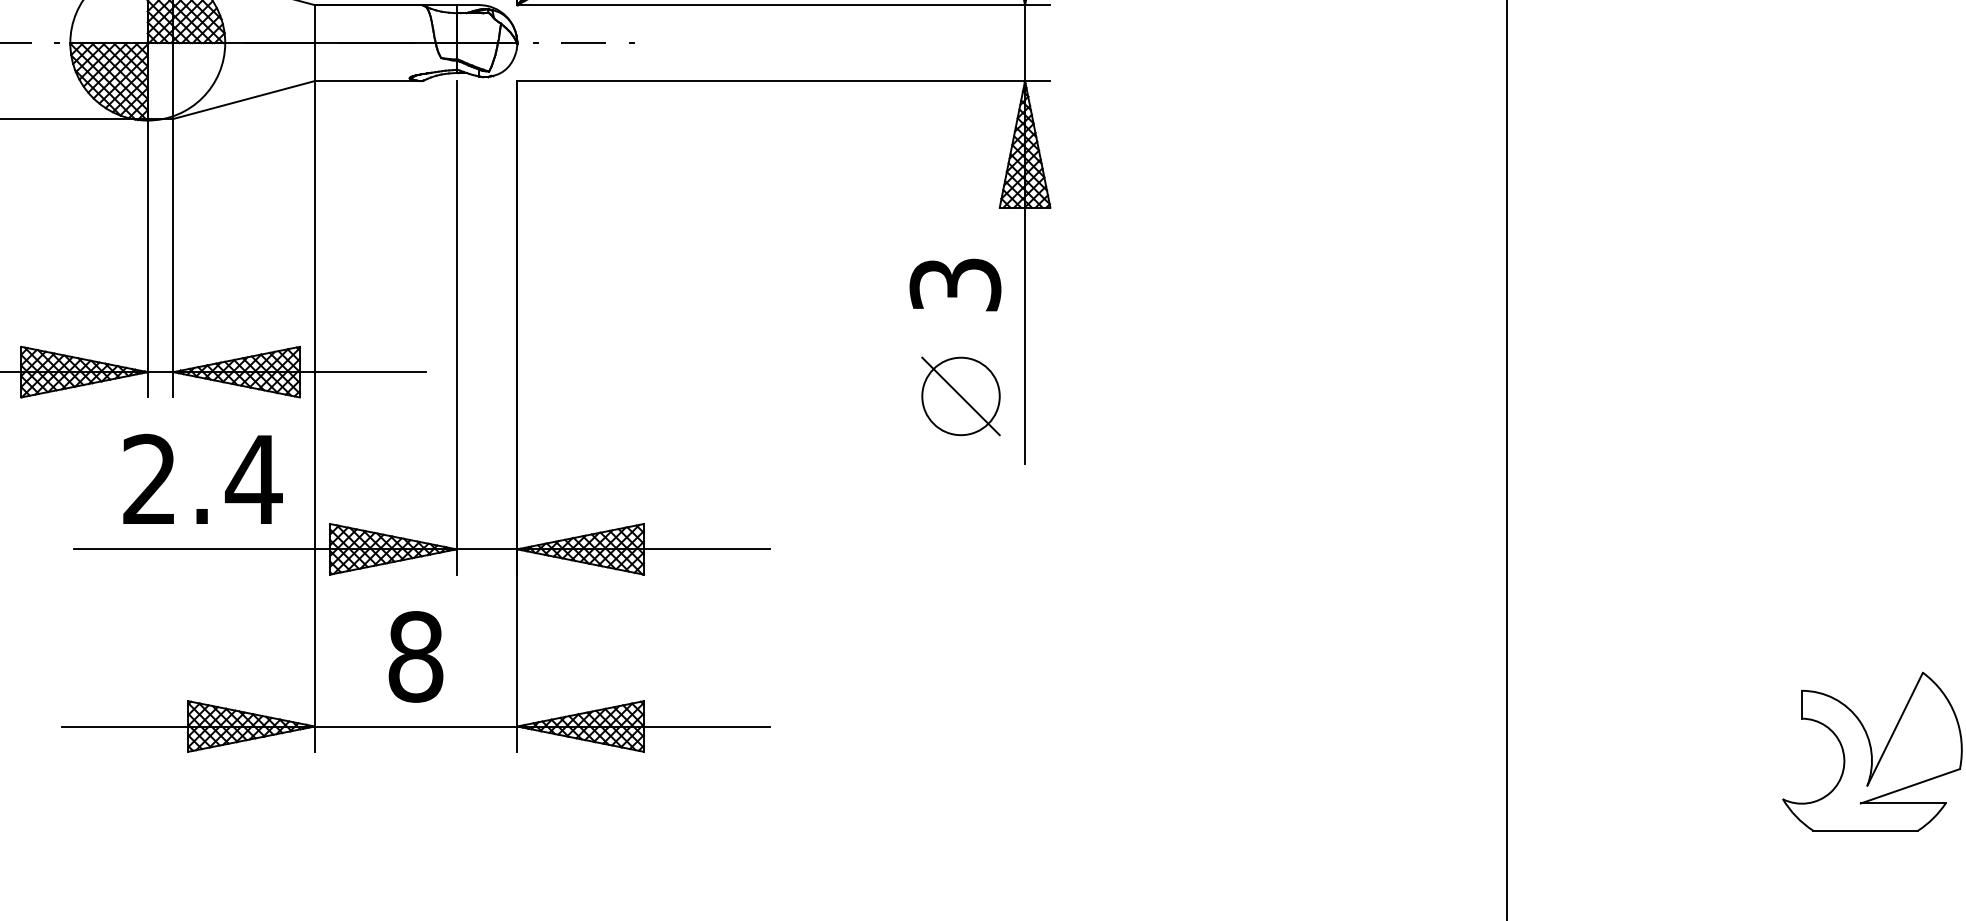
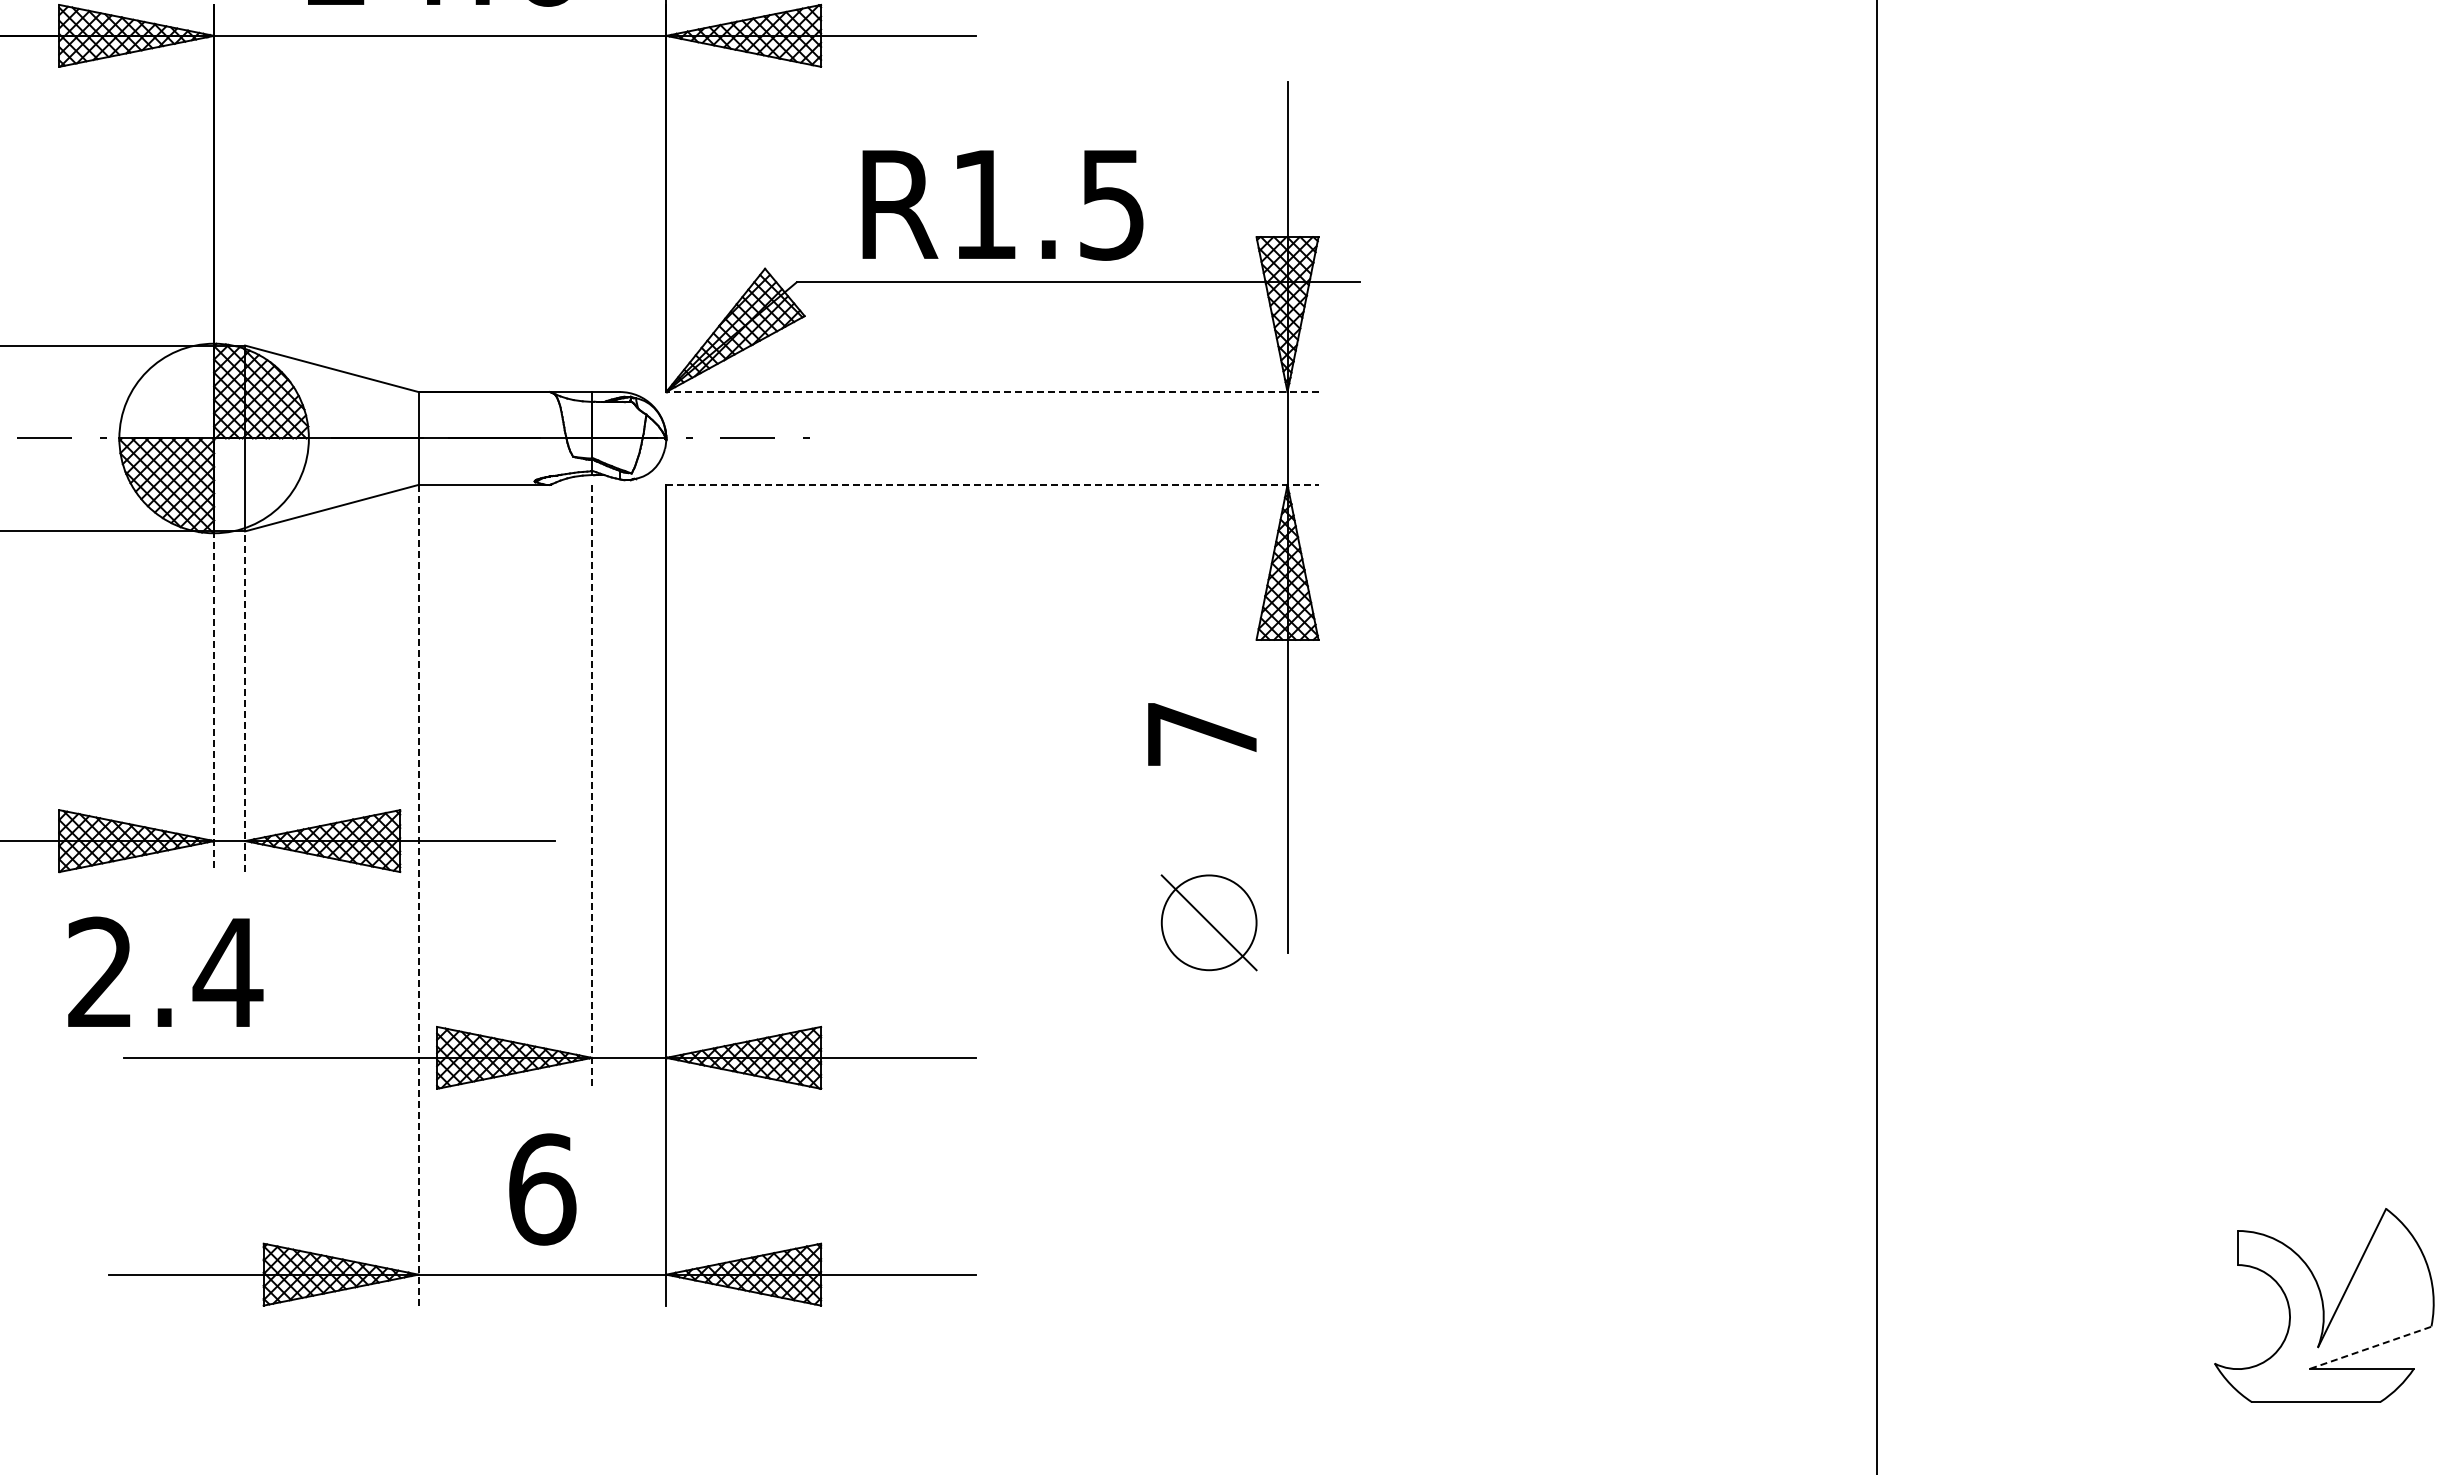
line: (783, 5) -> (991, 392), solid -> dashed
line: (783, 80) -> (992, 484), solid -> dashed
line: (148, 258) -> (214, 702), solid -> dashed
line: (173, 258) -> (245, 701), solid -> dashed
text: (955, 285) -> (1202, 734), 3 -> 7
line: (456, 327) -> (591, 786), solid -> dashed
part: (960, 396) -> (1208, 922), moved
line: (314, 416) -> (418, 895), solid -> dashed
text: (202, 478) -> (165, 971), moved
text: (416, 656) -> (542, 1189), 8 -> 6
line: (1910, 786) -> (2371, 1347), solid -> dashed

